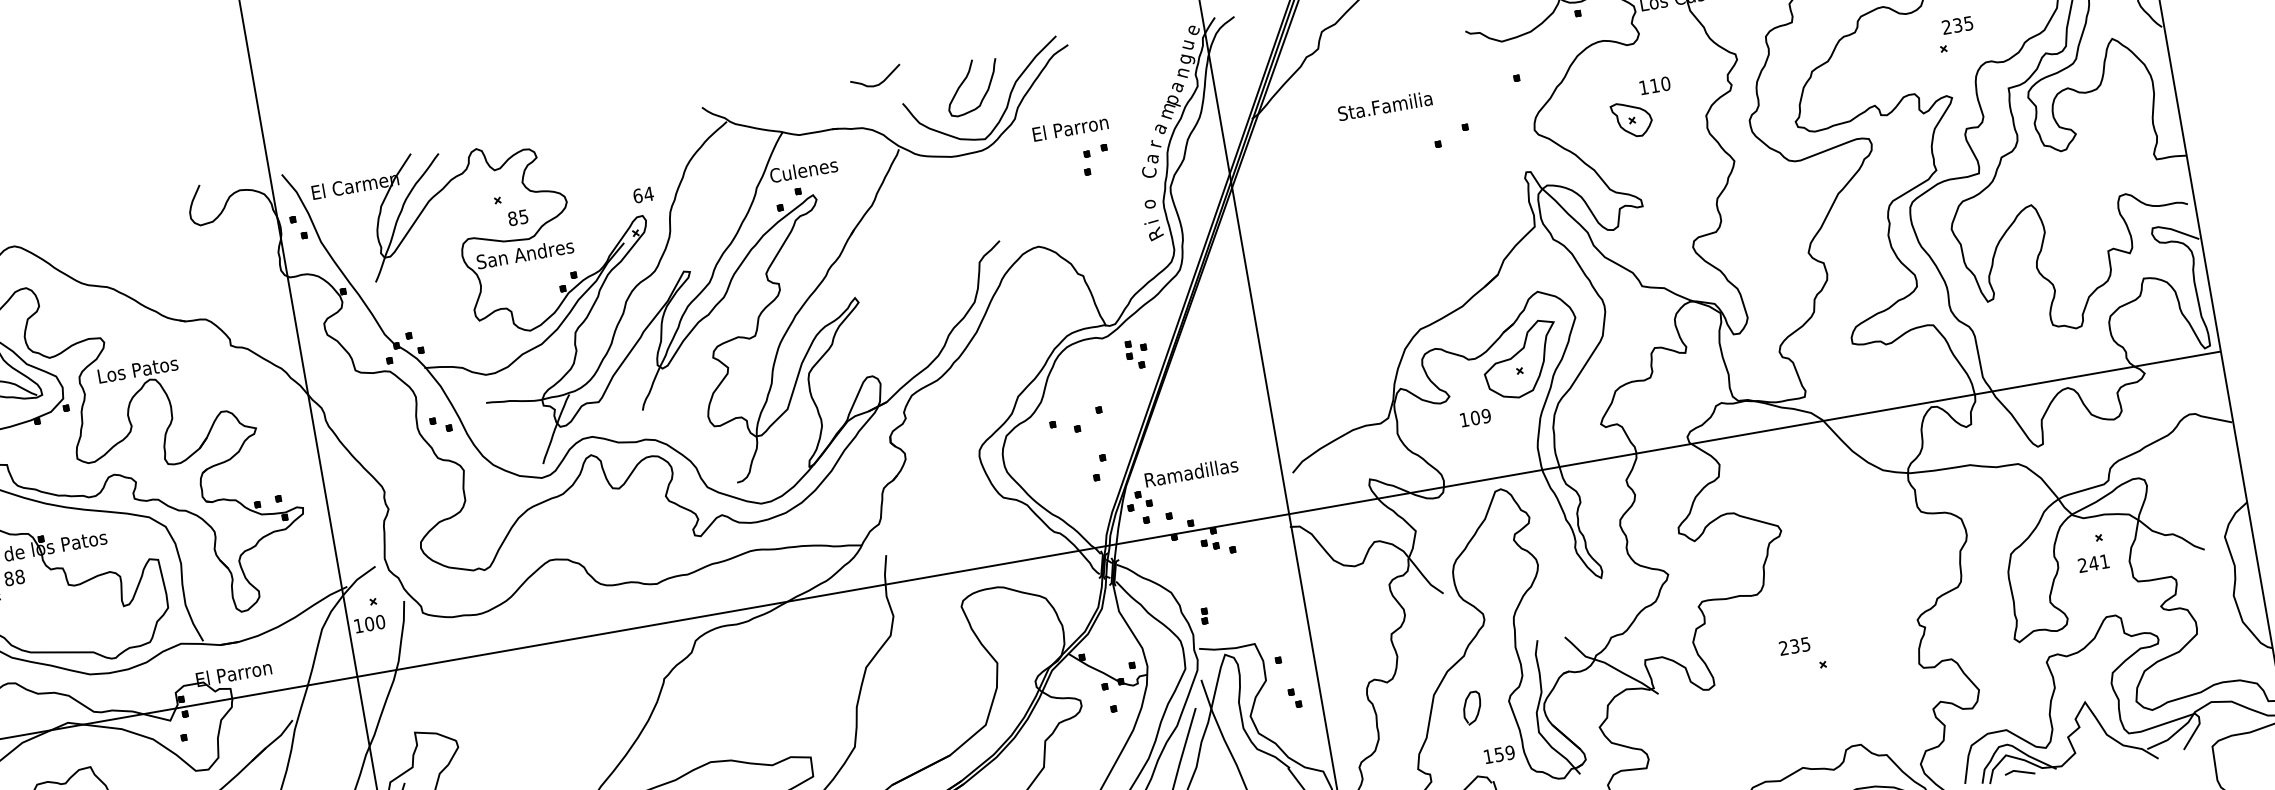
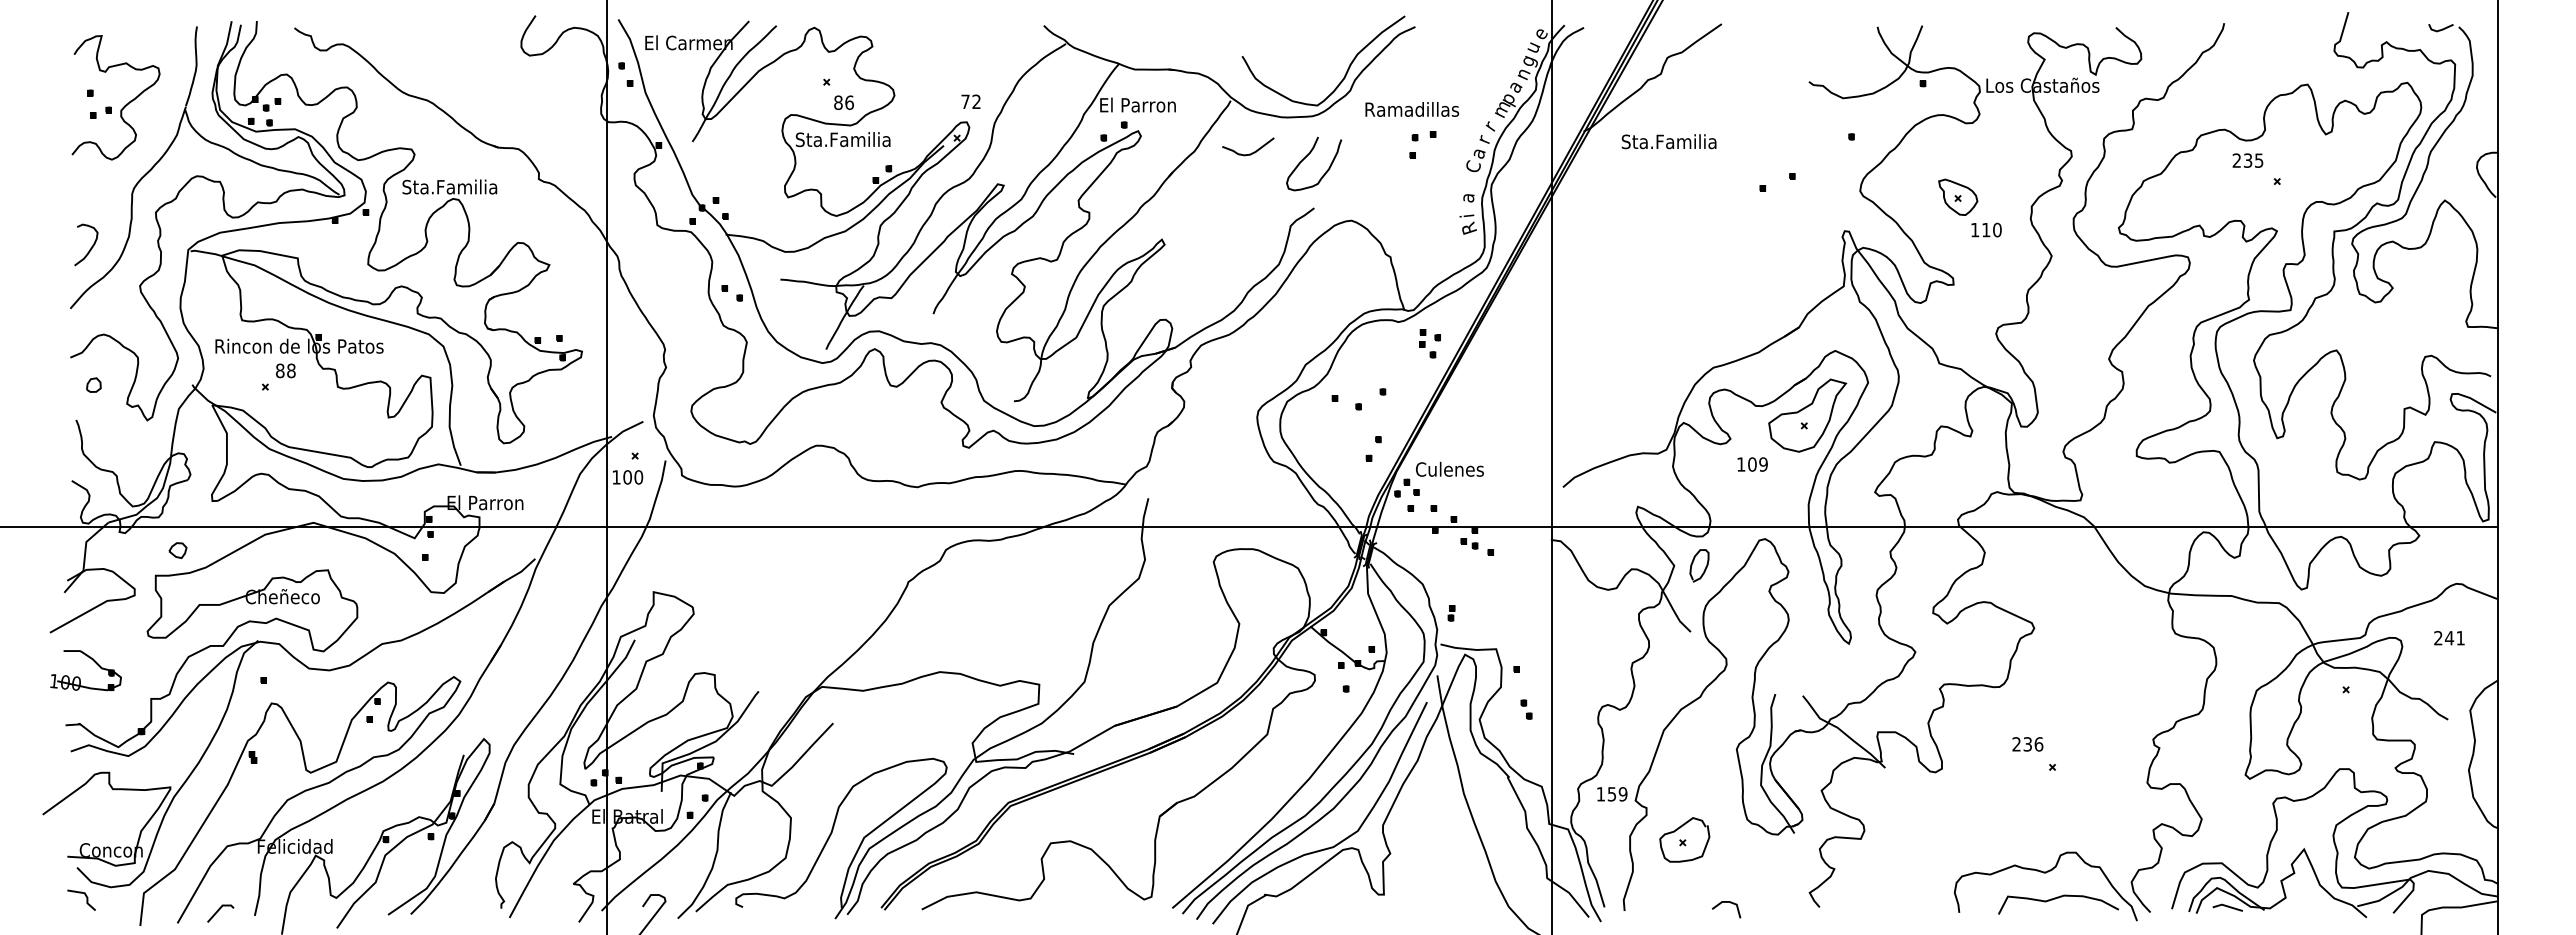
text: (1957, 25) -> (2247, 160), moved
curve: (964, 80) -> (1307, 156), moved
curve: (879, 82) -> (1251, 152), moved
text: (1654, 85) -> (1986, 229), moved
text: (1384, 105) -> (1668, 141), moved
text: (1080, 126) -> (1413, 109), El Parron -> Ramadillas
text: (1161, 129) -> (1492, 126), a -> r
text: (807, 169) -> (1137, 104), Culenes -> El Parron
text: (643, 194) -> (971, 101), 64 -> 72
text: (1149, 203) -> (1468, 197), o -> a
text: (523, 216) -> (849, 102), 85 -> 86
text: (530, 253) -> (849, 139), San Andres -> Sta.Familia
text: (144, 368) -> (449, 186), Los Patos -> Sta.Familia
text: (1190, 471) -> (1462, 468), Ramadillas -> Culenes
text: (2093, 563) -> (2449, 638), moved
text: (1805, 644) -> (2038, 744), 235 -> 236
curve: (1478, 707) -> (1705, 566), moved
text: (1499, 754) -> (1612, 794), moved

